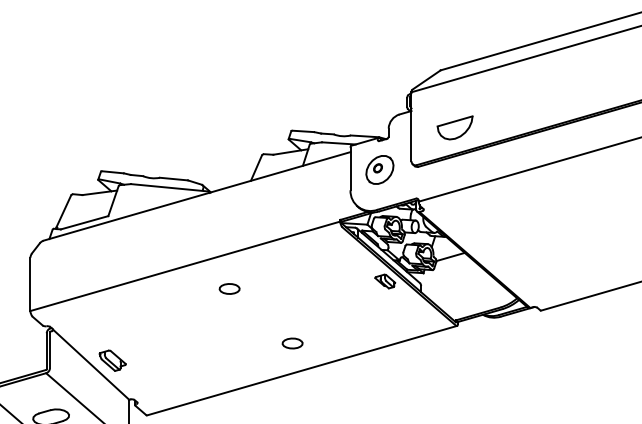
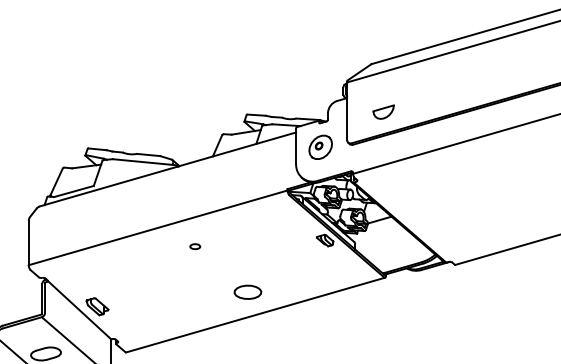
part: (455, 127) -> (383, 111), size x0.7
part: (230, 288) -> (195, 246), size x0.6
part: (292, 343) -> (247, 292), size x1.6

